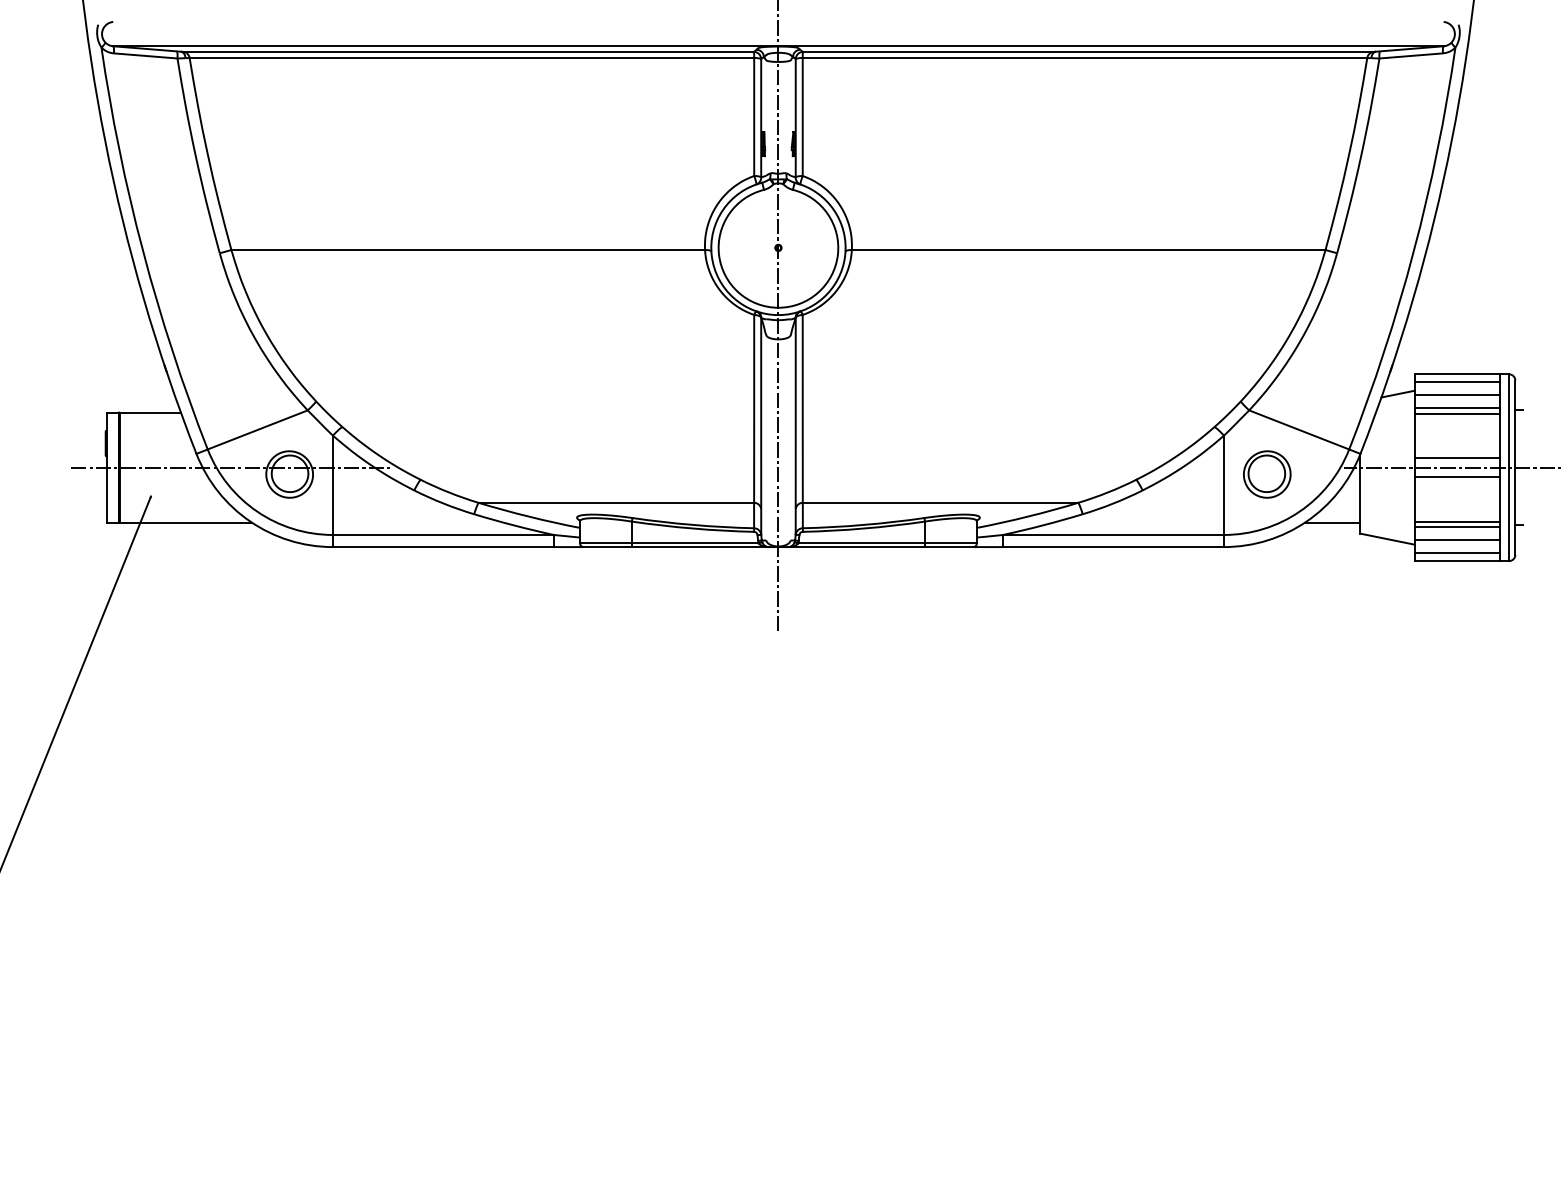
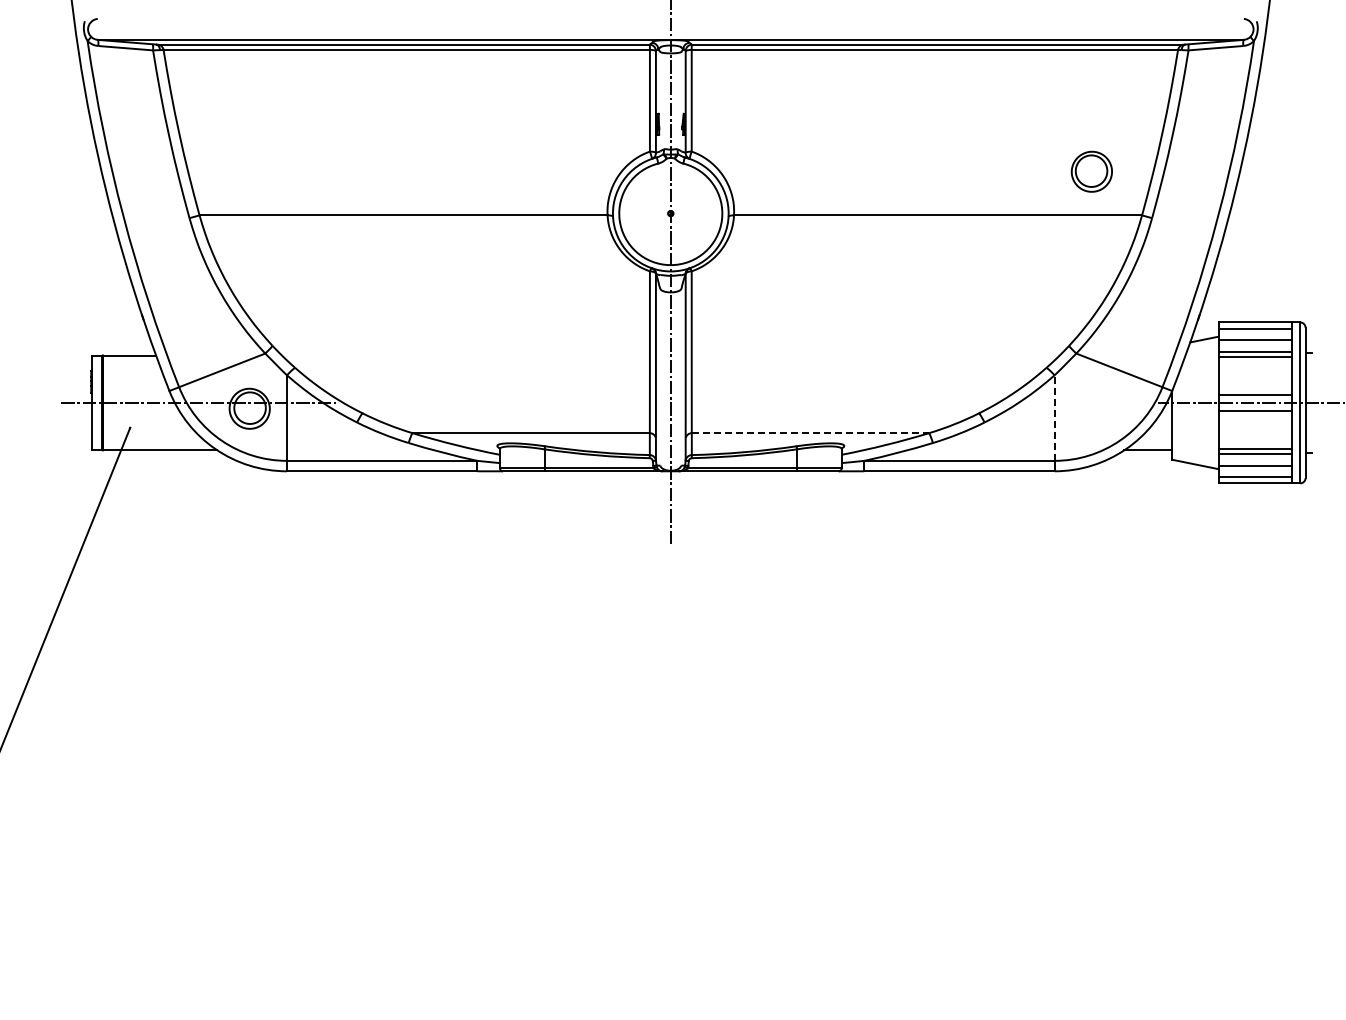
part: (1266, 474) -> (1091, 171), moved
line: (1223, 485) -> (1054, 418), solid -> dashed
line: (940, 503) -> (810, 433), solid -> dashed

